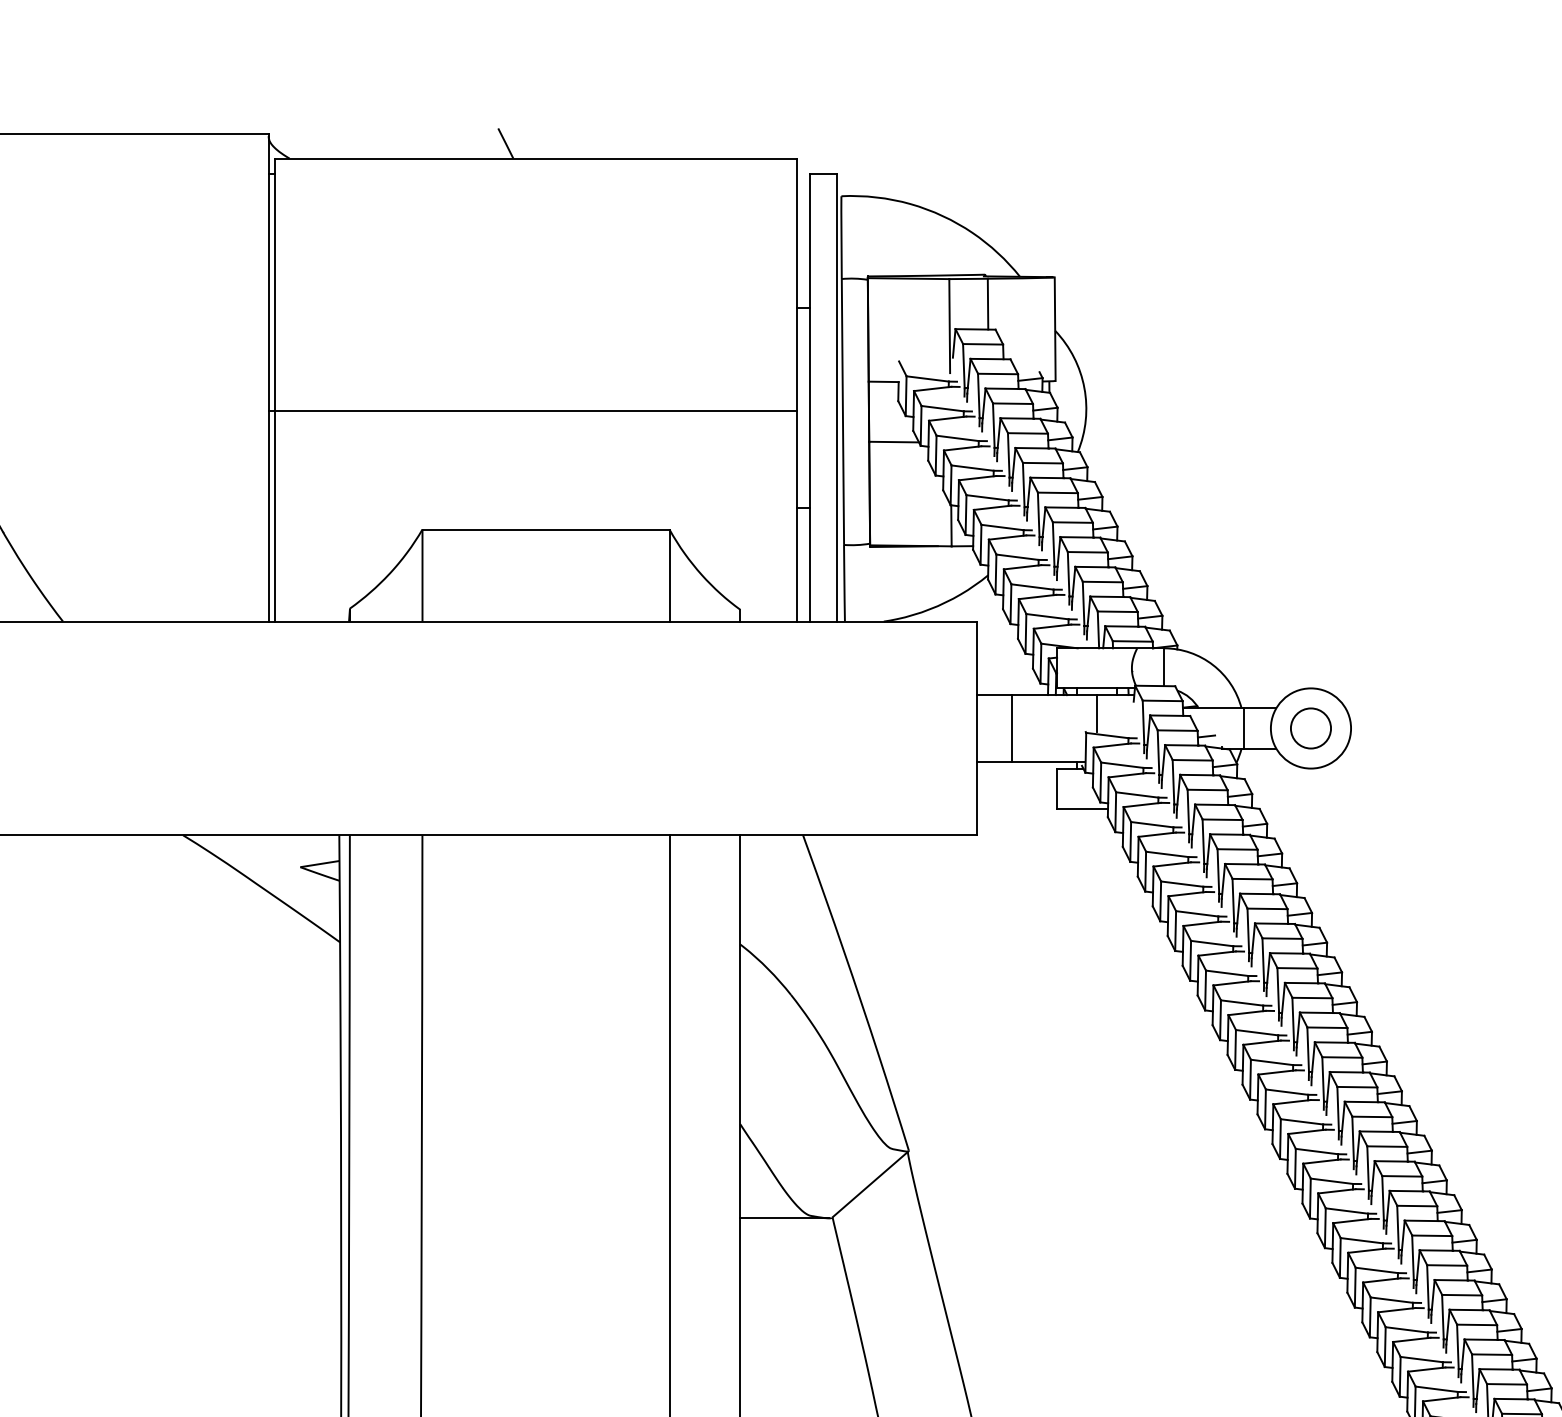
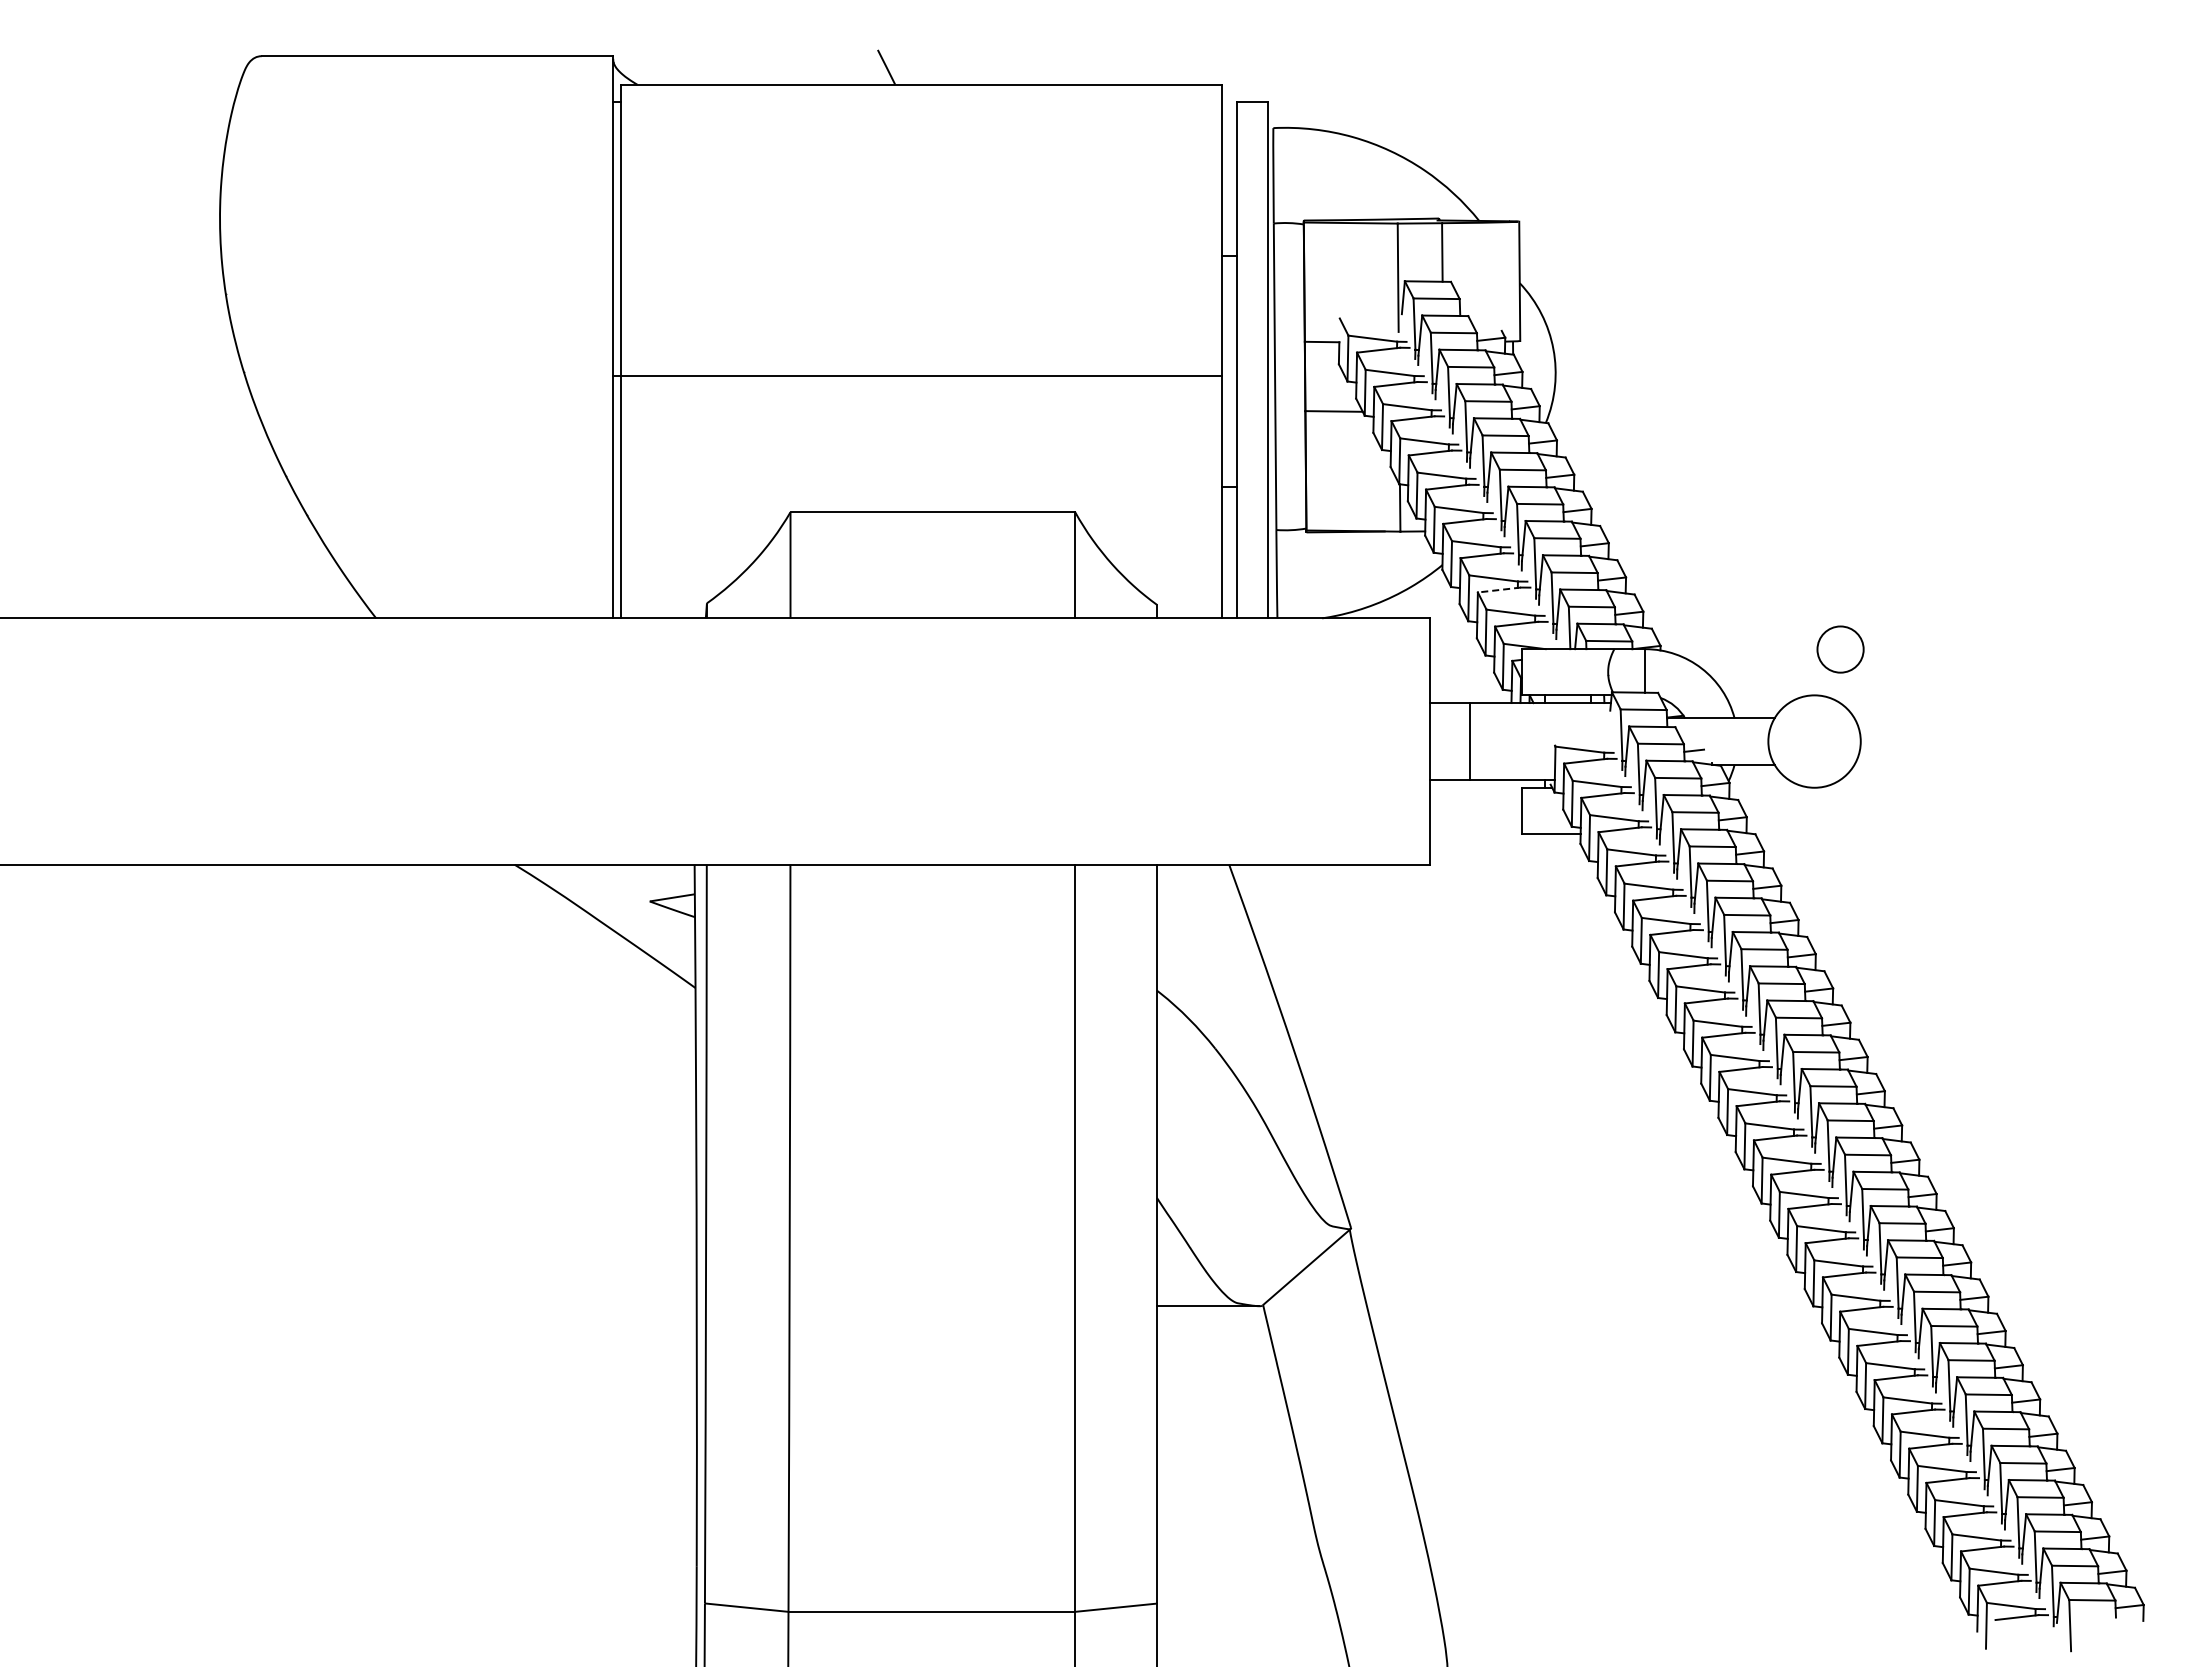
line: (1037, 597) -> (1499, 590), solid -> dashed
line: (1097, 713) -> (1568, 724), removed
line: (1244, 728) -> (1737, 741), removed
circle: (1310, 728) -> (1840, 649), moved

